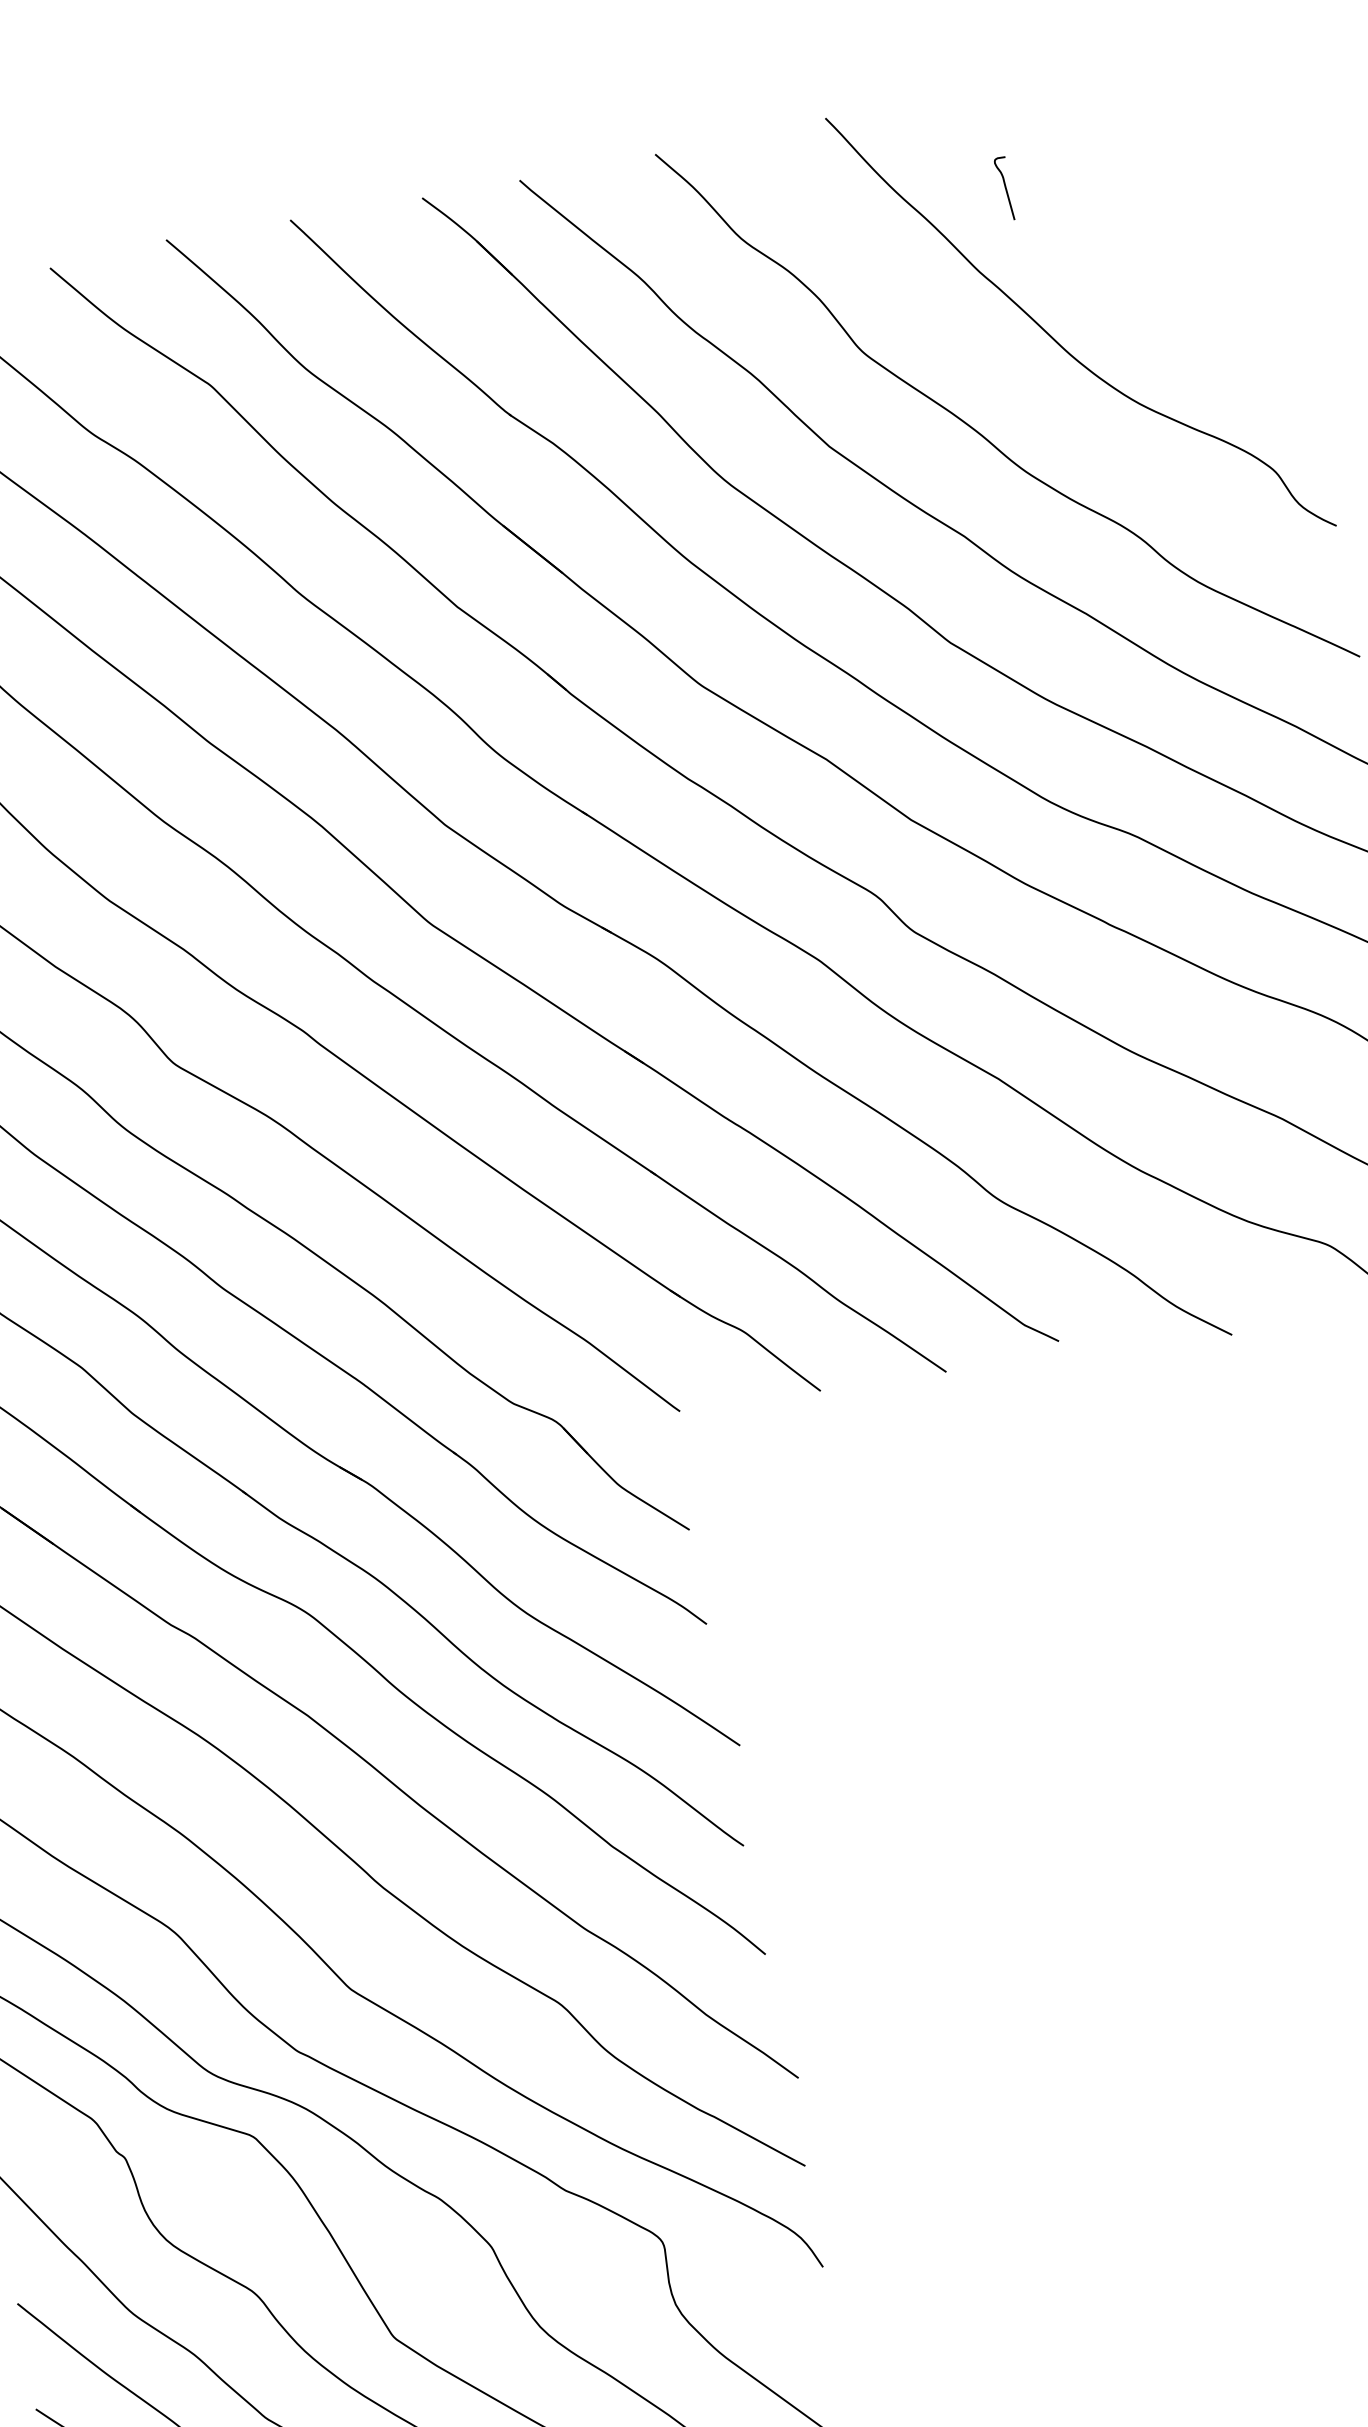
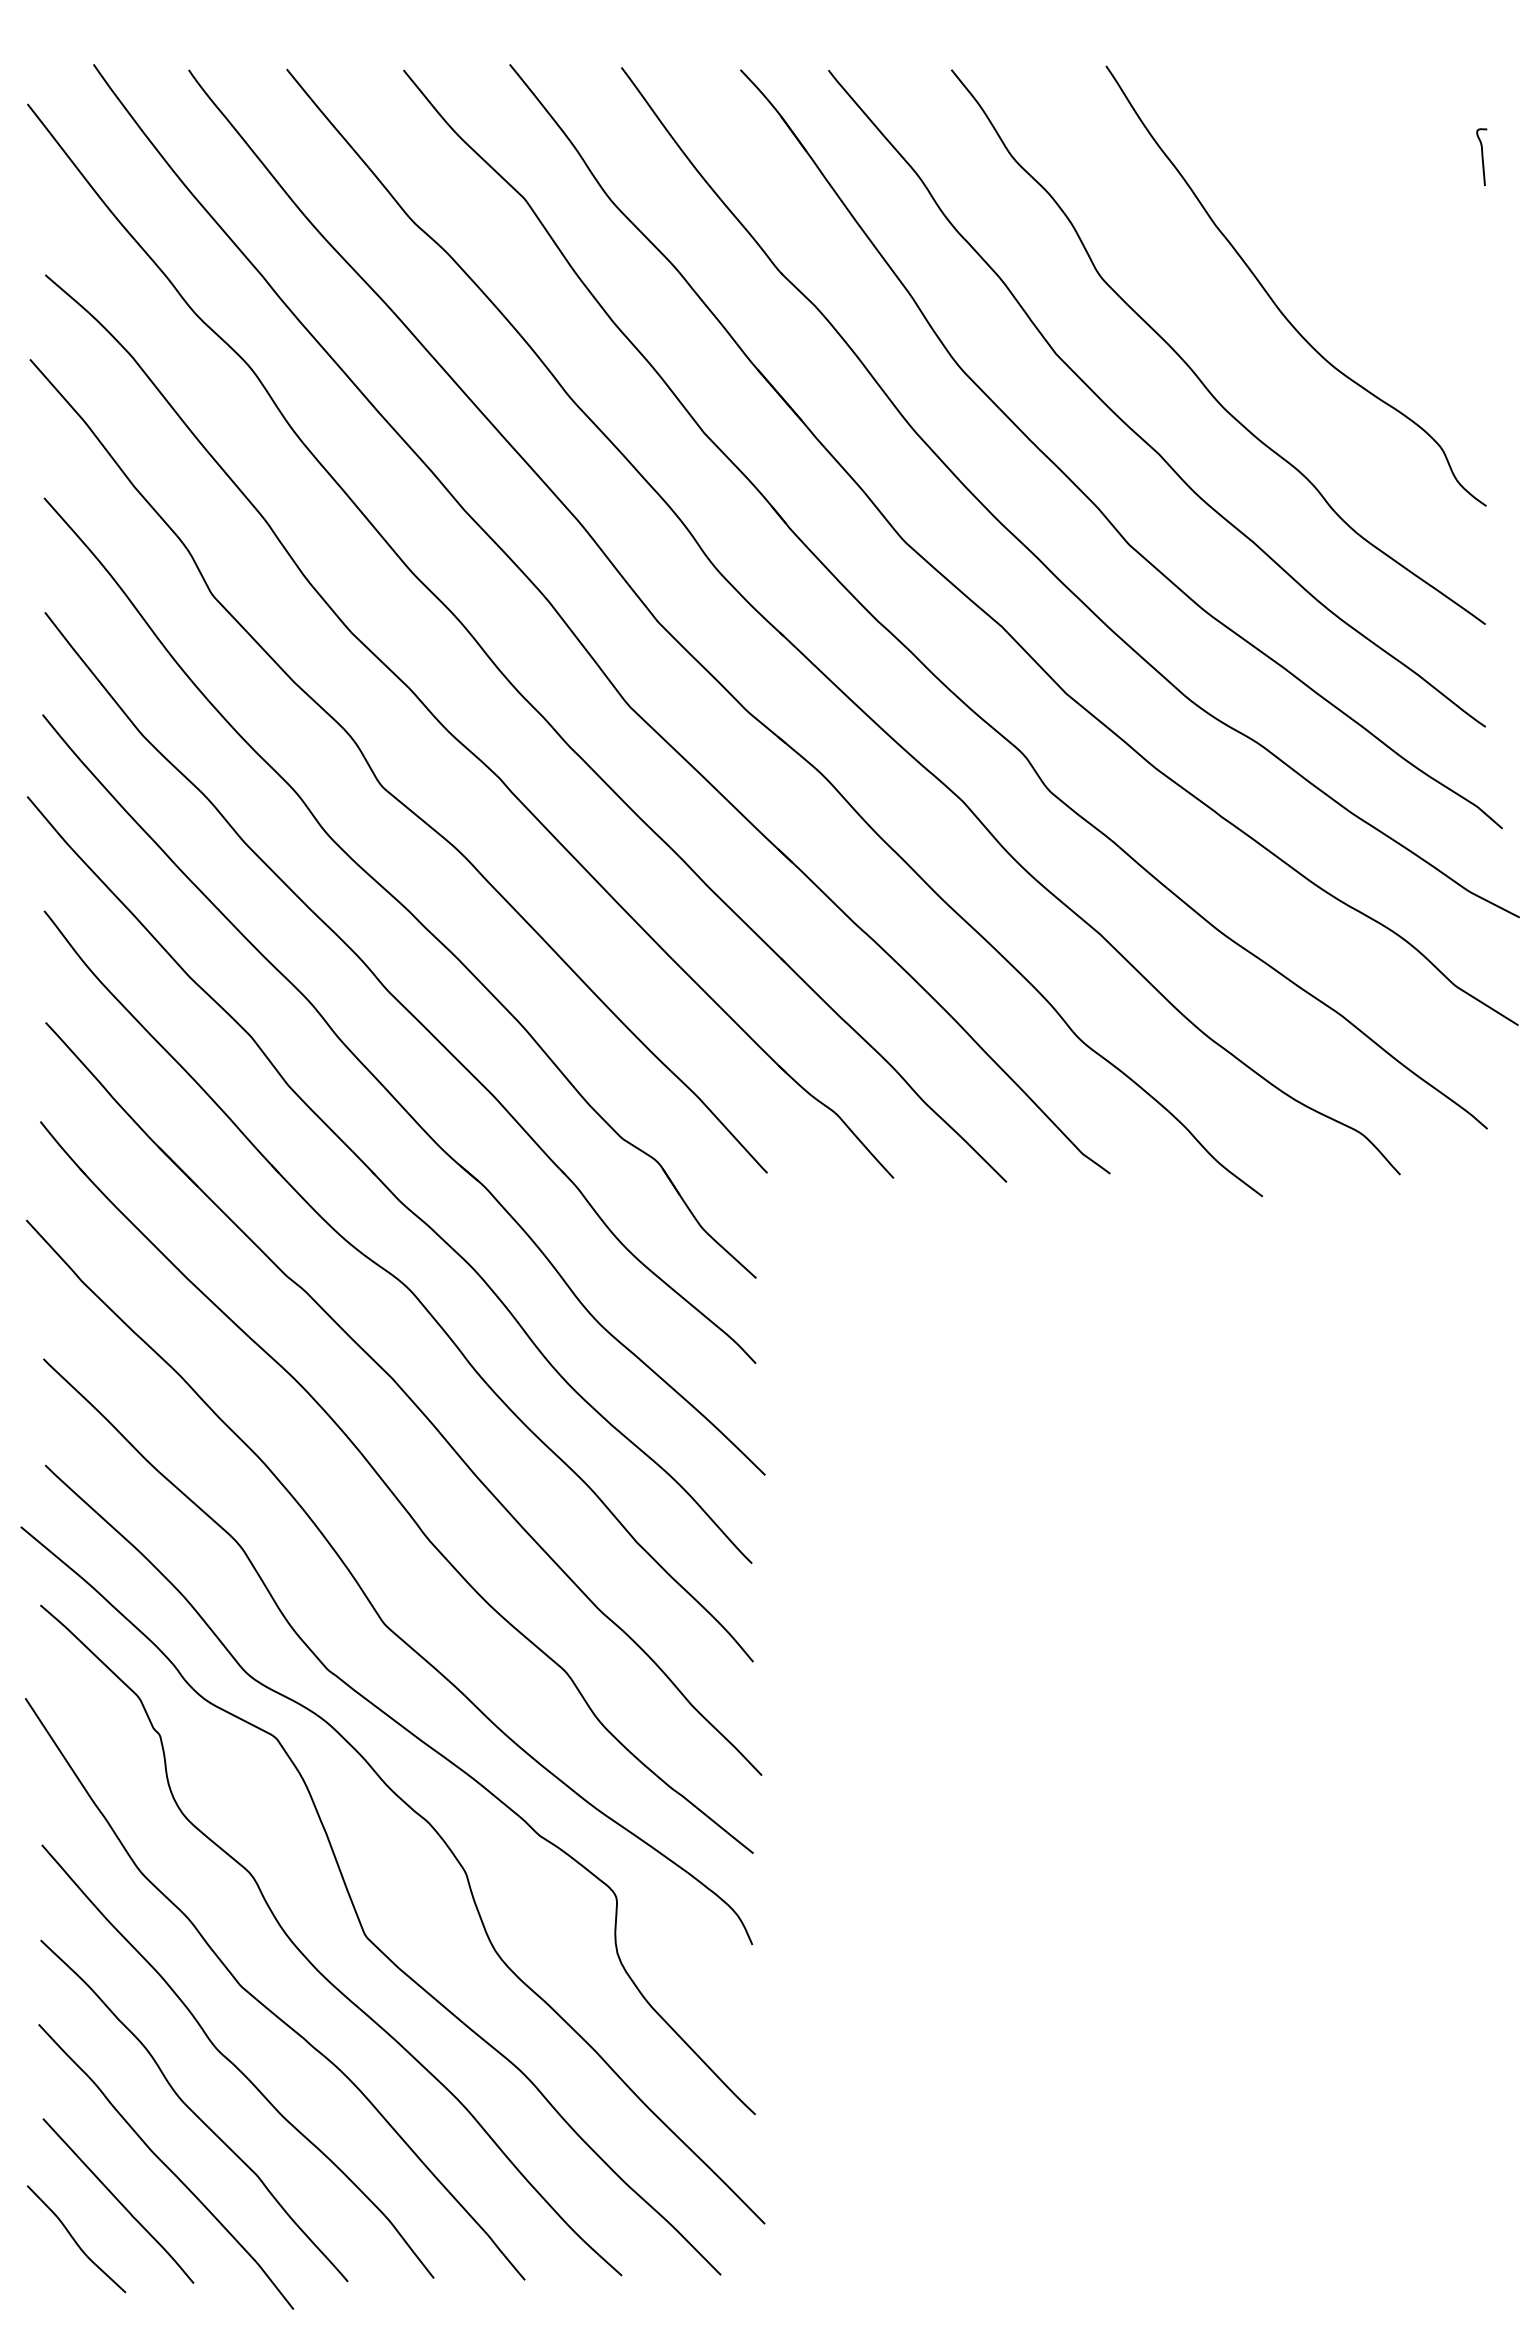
curve: (1004, 188) -> (1481, 156), moved

